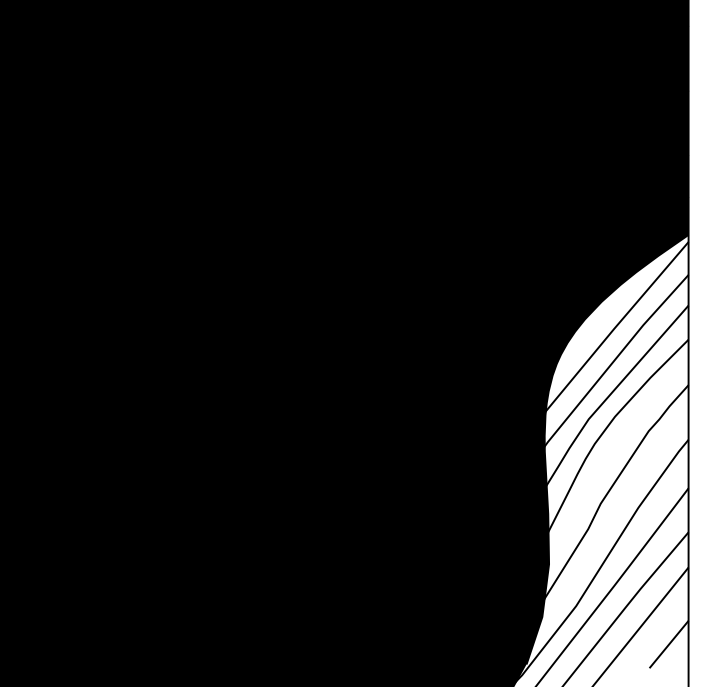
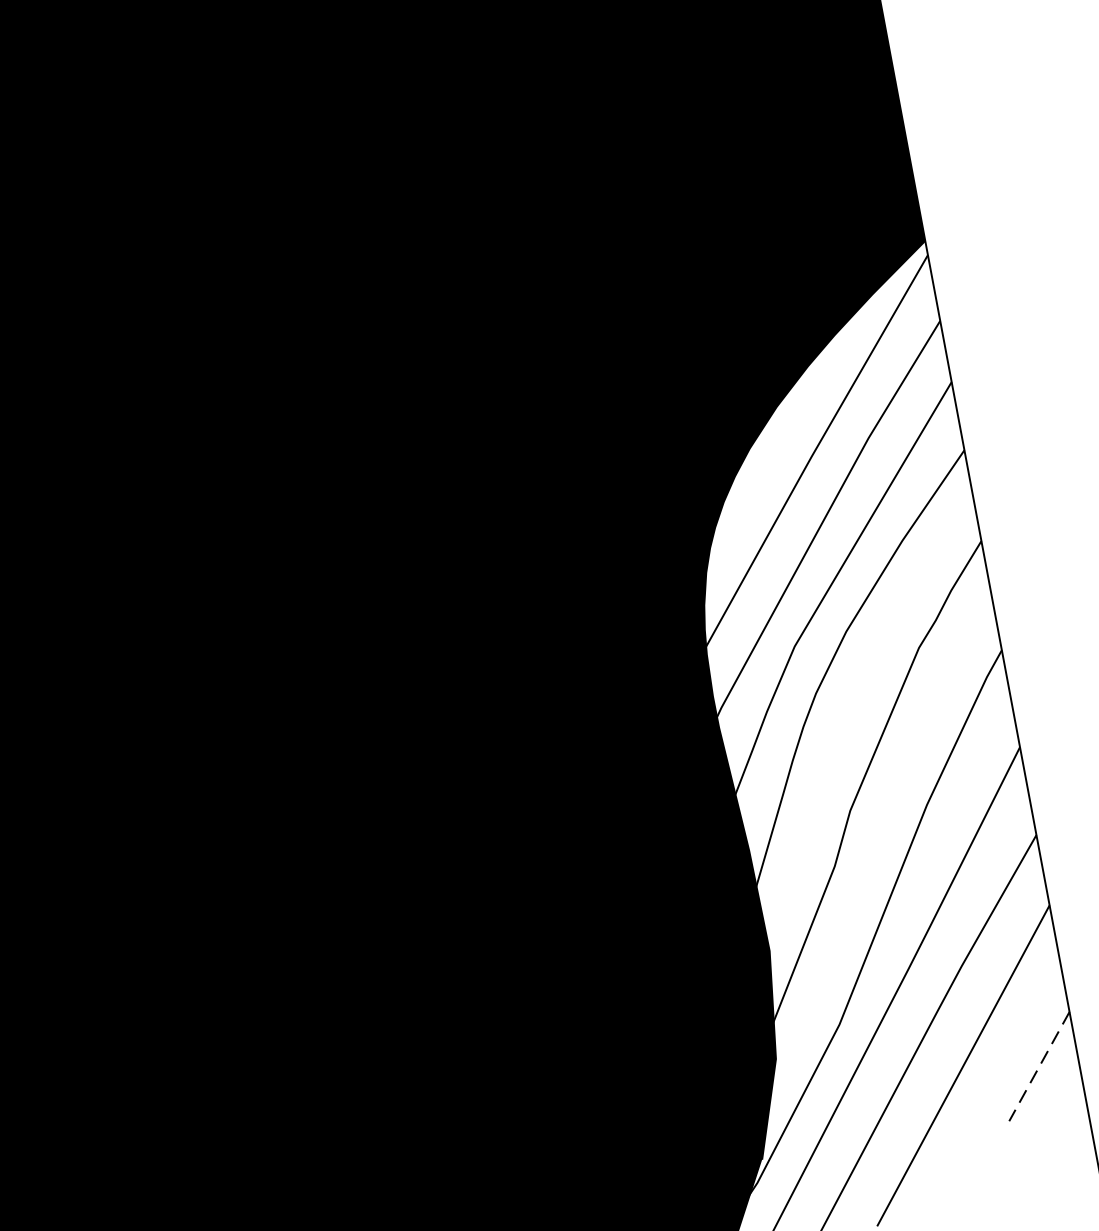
line: (669, 644) -> (1040, 1066), solid -> dashed

